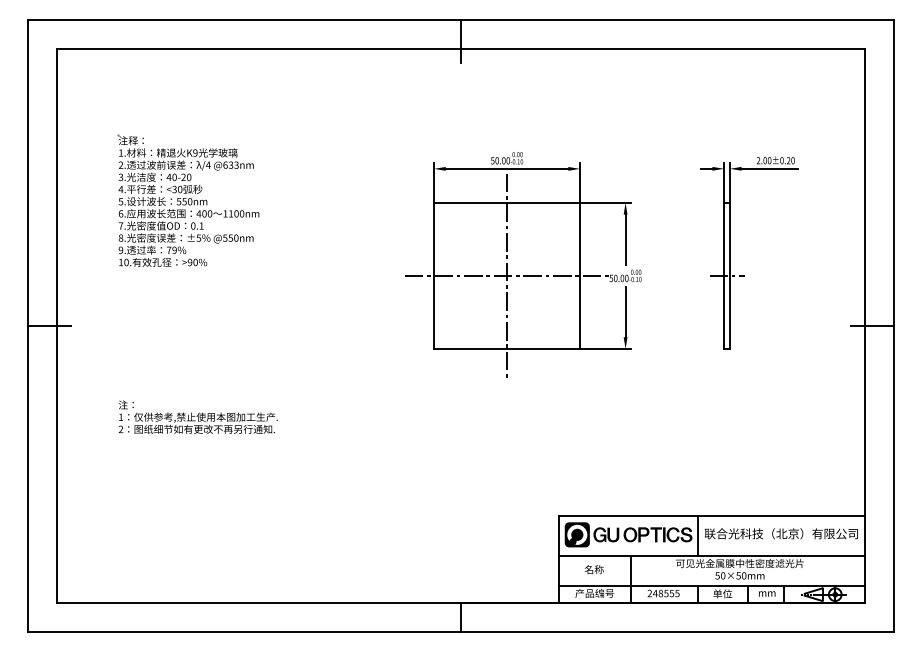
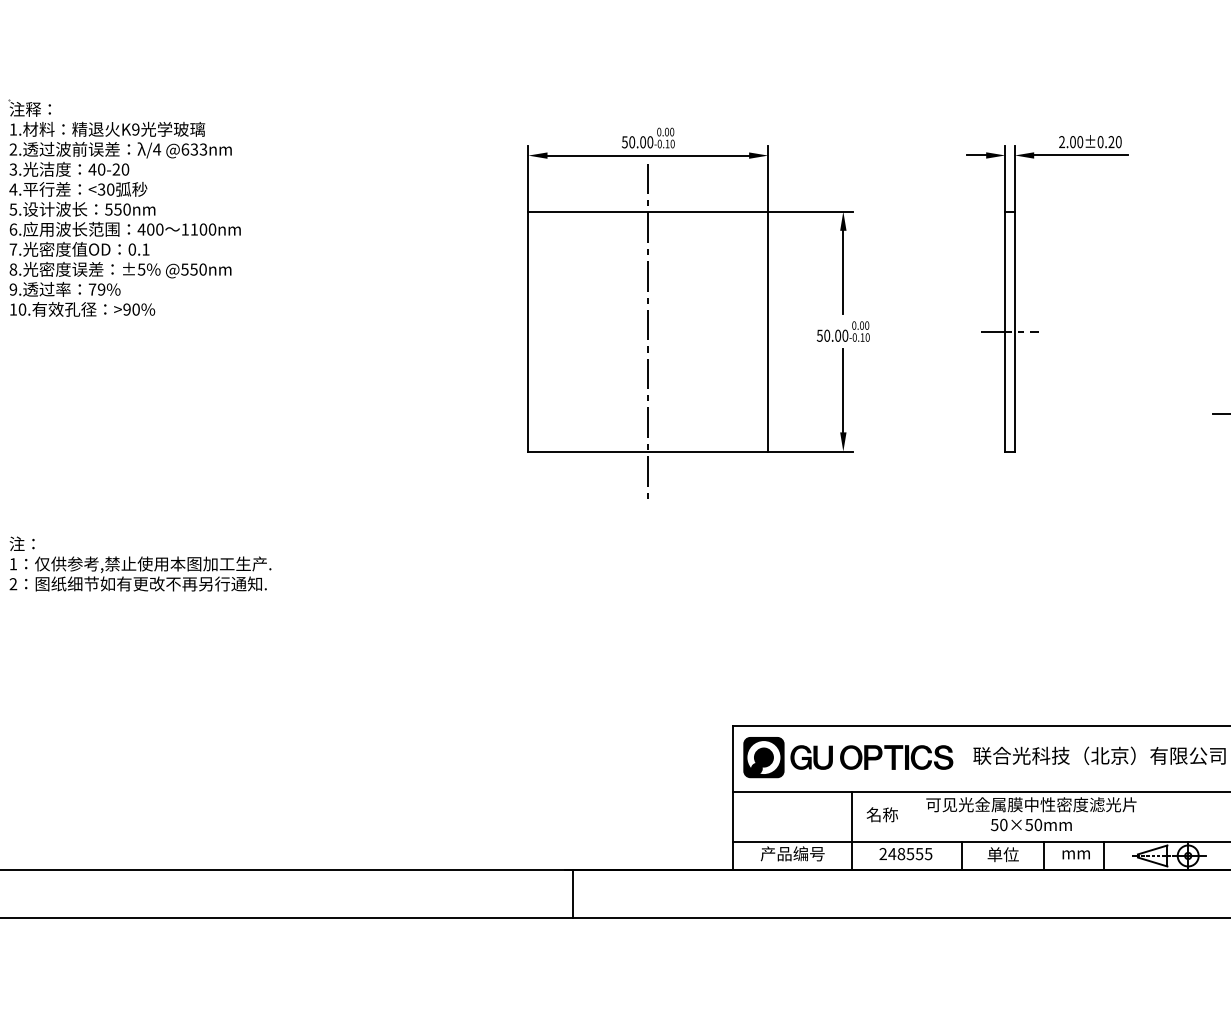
line: (506, 275) -> (647, 330), removed
line: (697, 535) -> (961, 758), removed
text: (594, 569) -> (882, 814), moved

